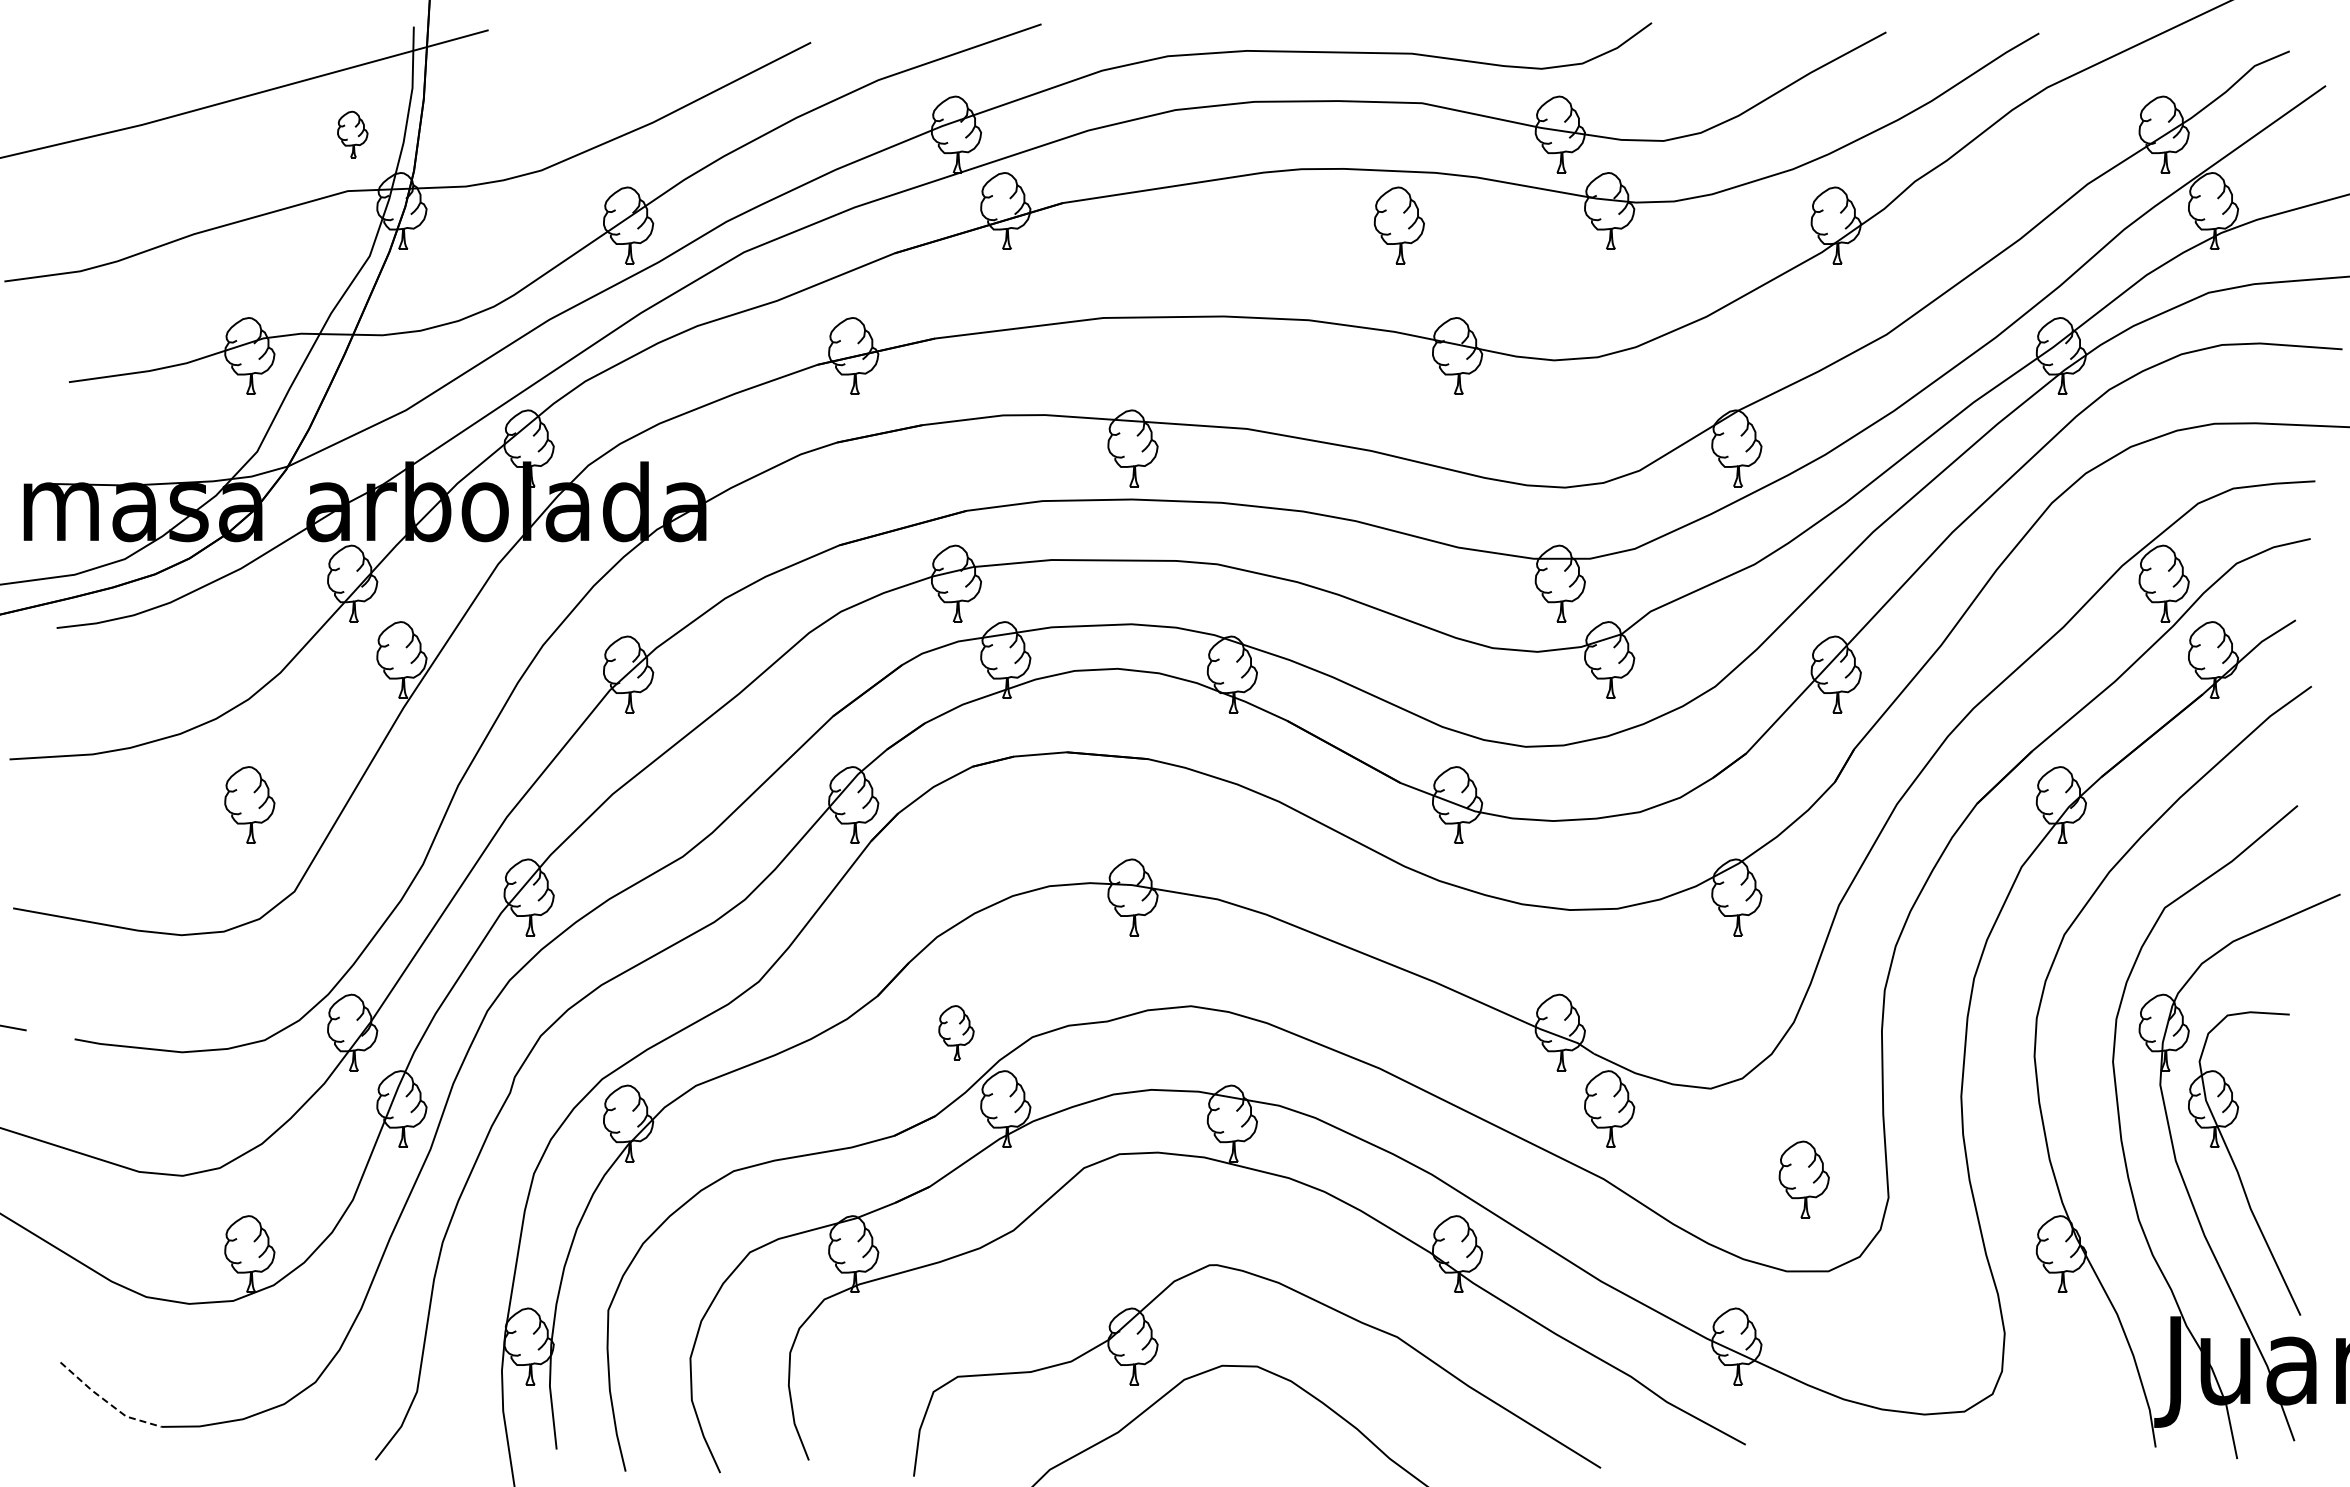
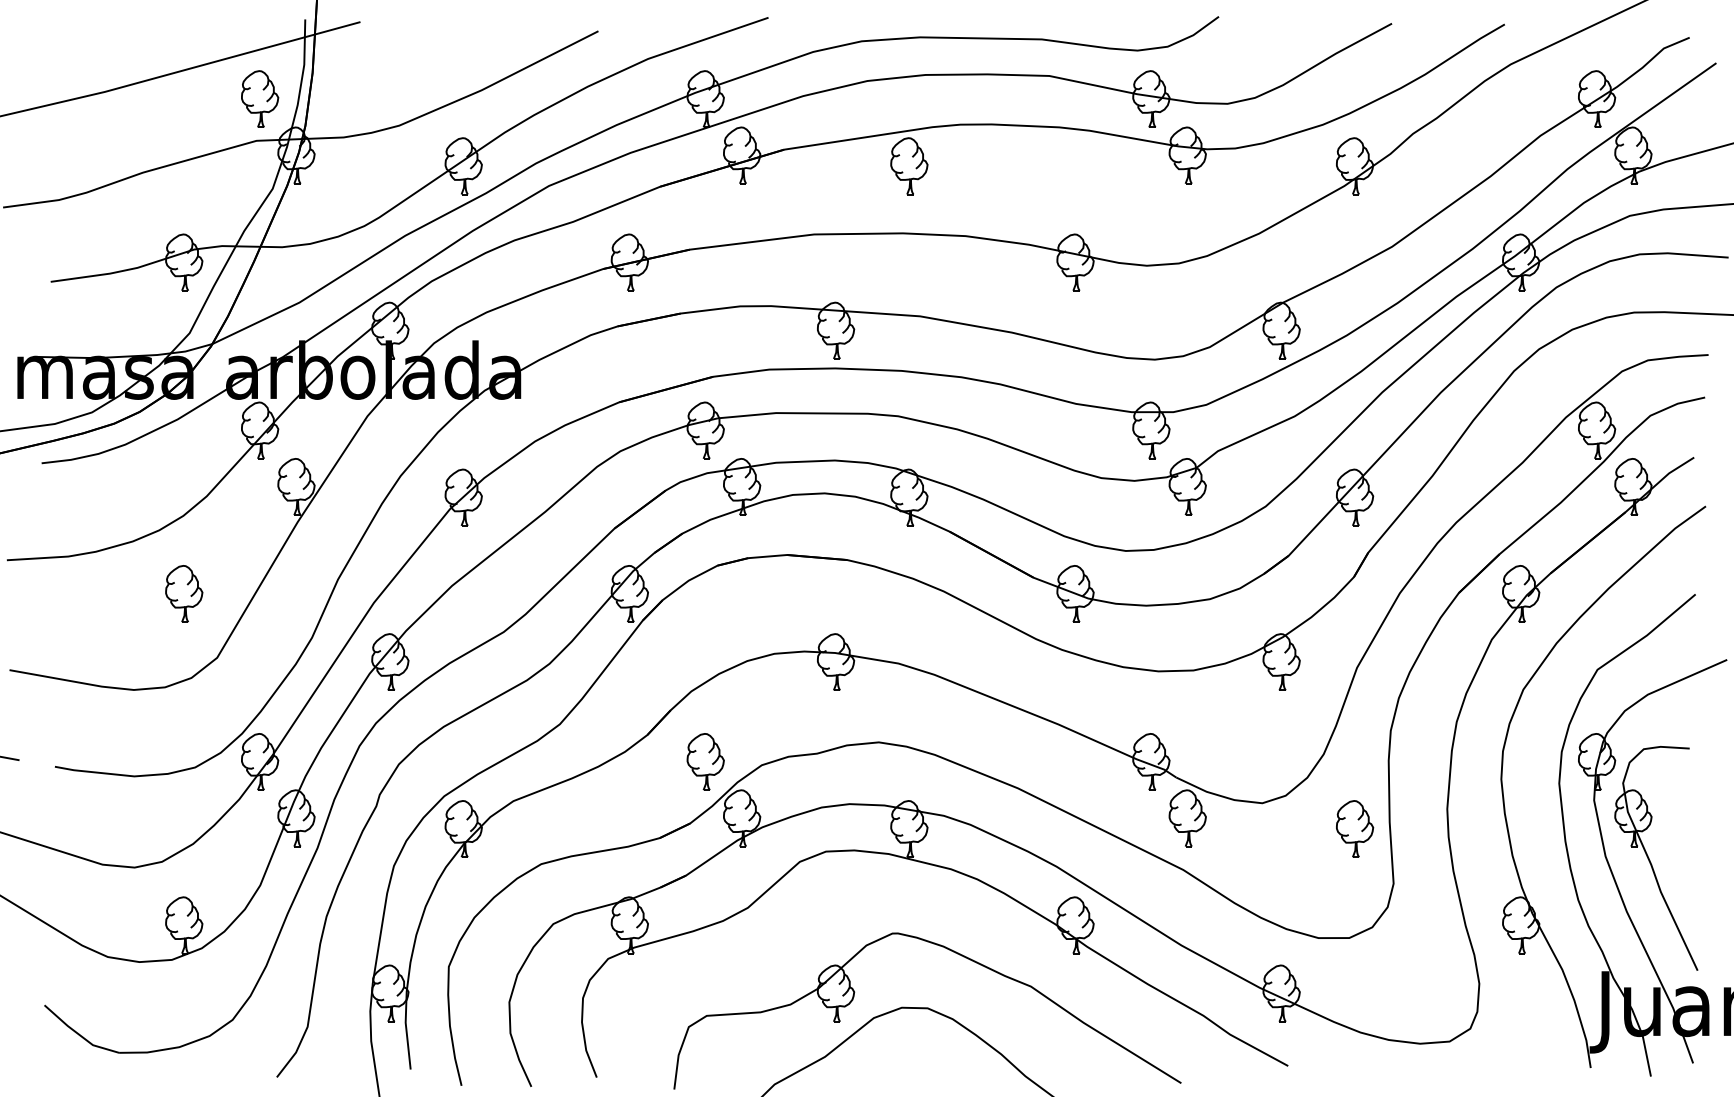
part: (352, 134) -> (259, 99), size x1.67
part: (1398, 225) -> (908, 166), moved
part: (956, 1032) -> (705, 761), size x1.43
part: (1803, 1179) -> (1354, 828), moved
line: (107, 1402) -> (79, 1034), dashed -> solid

